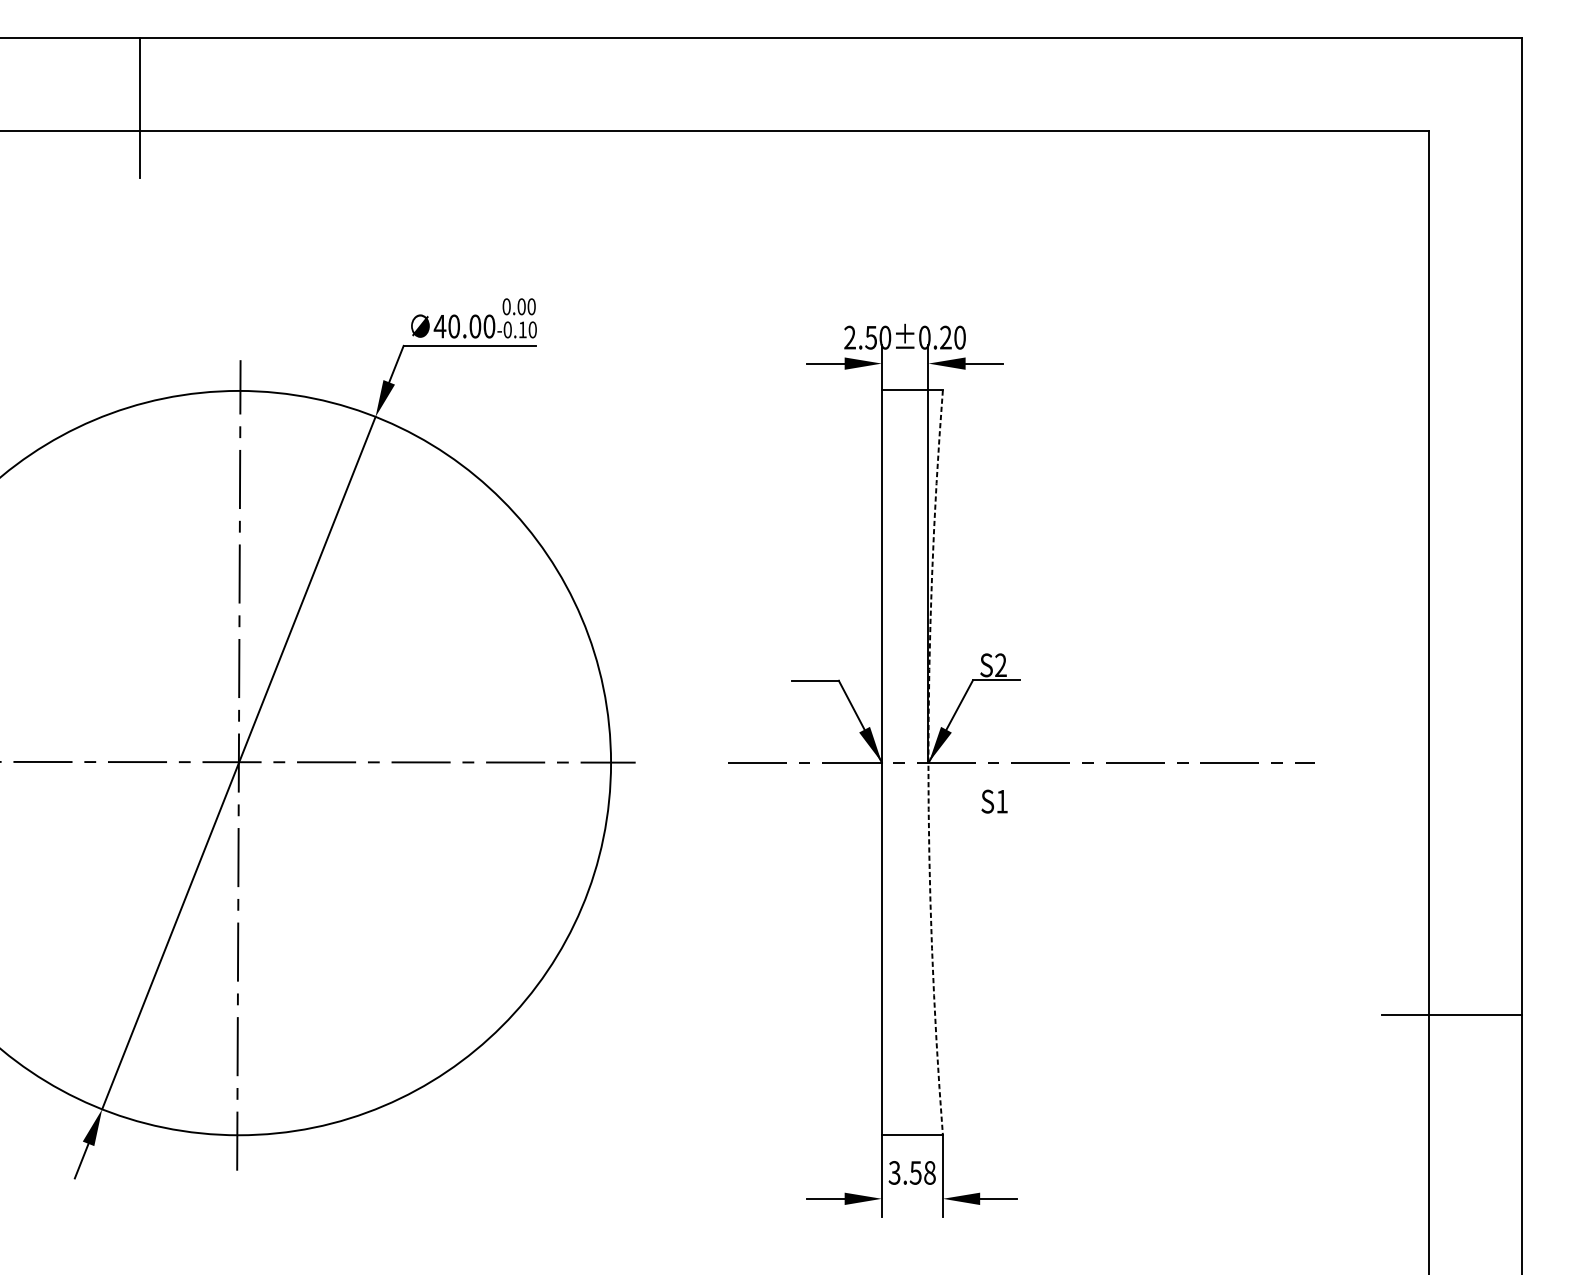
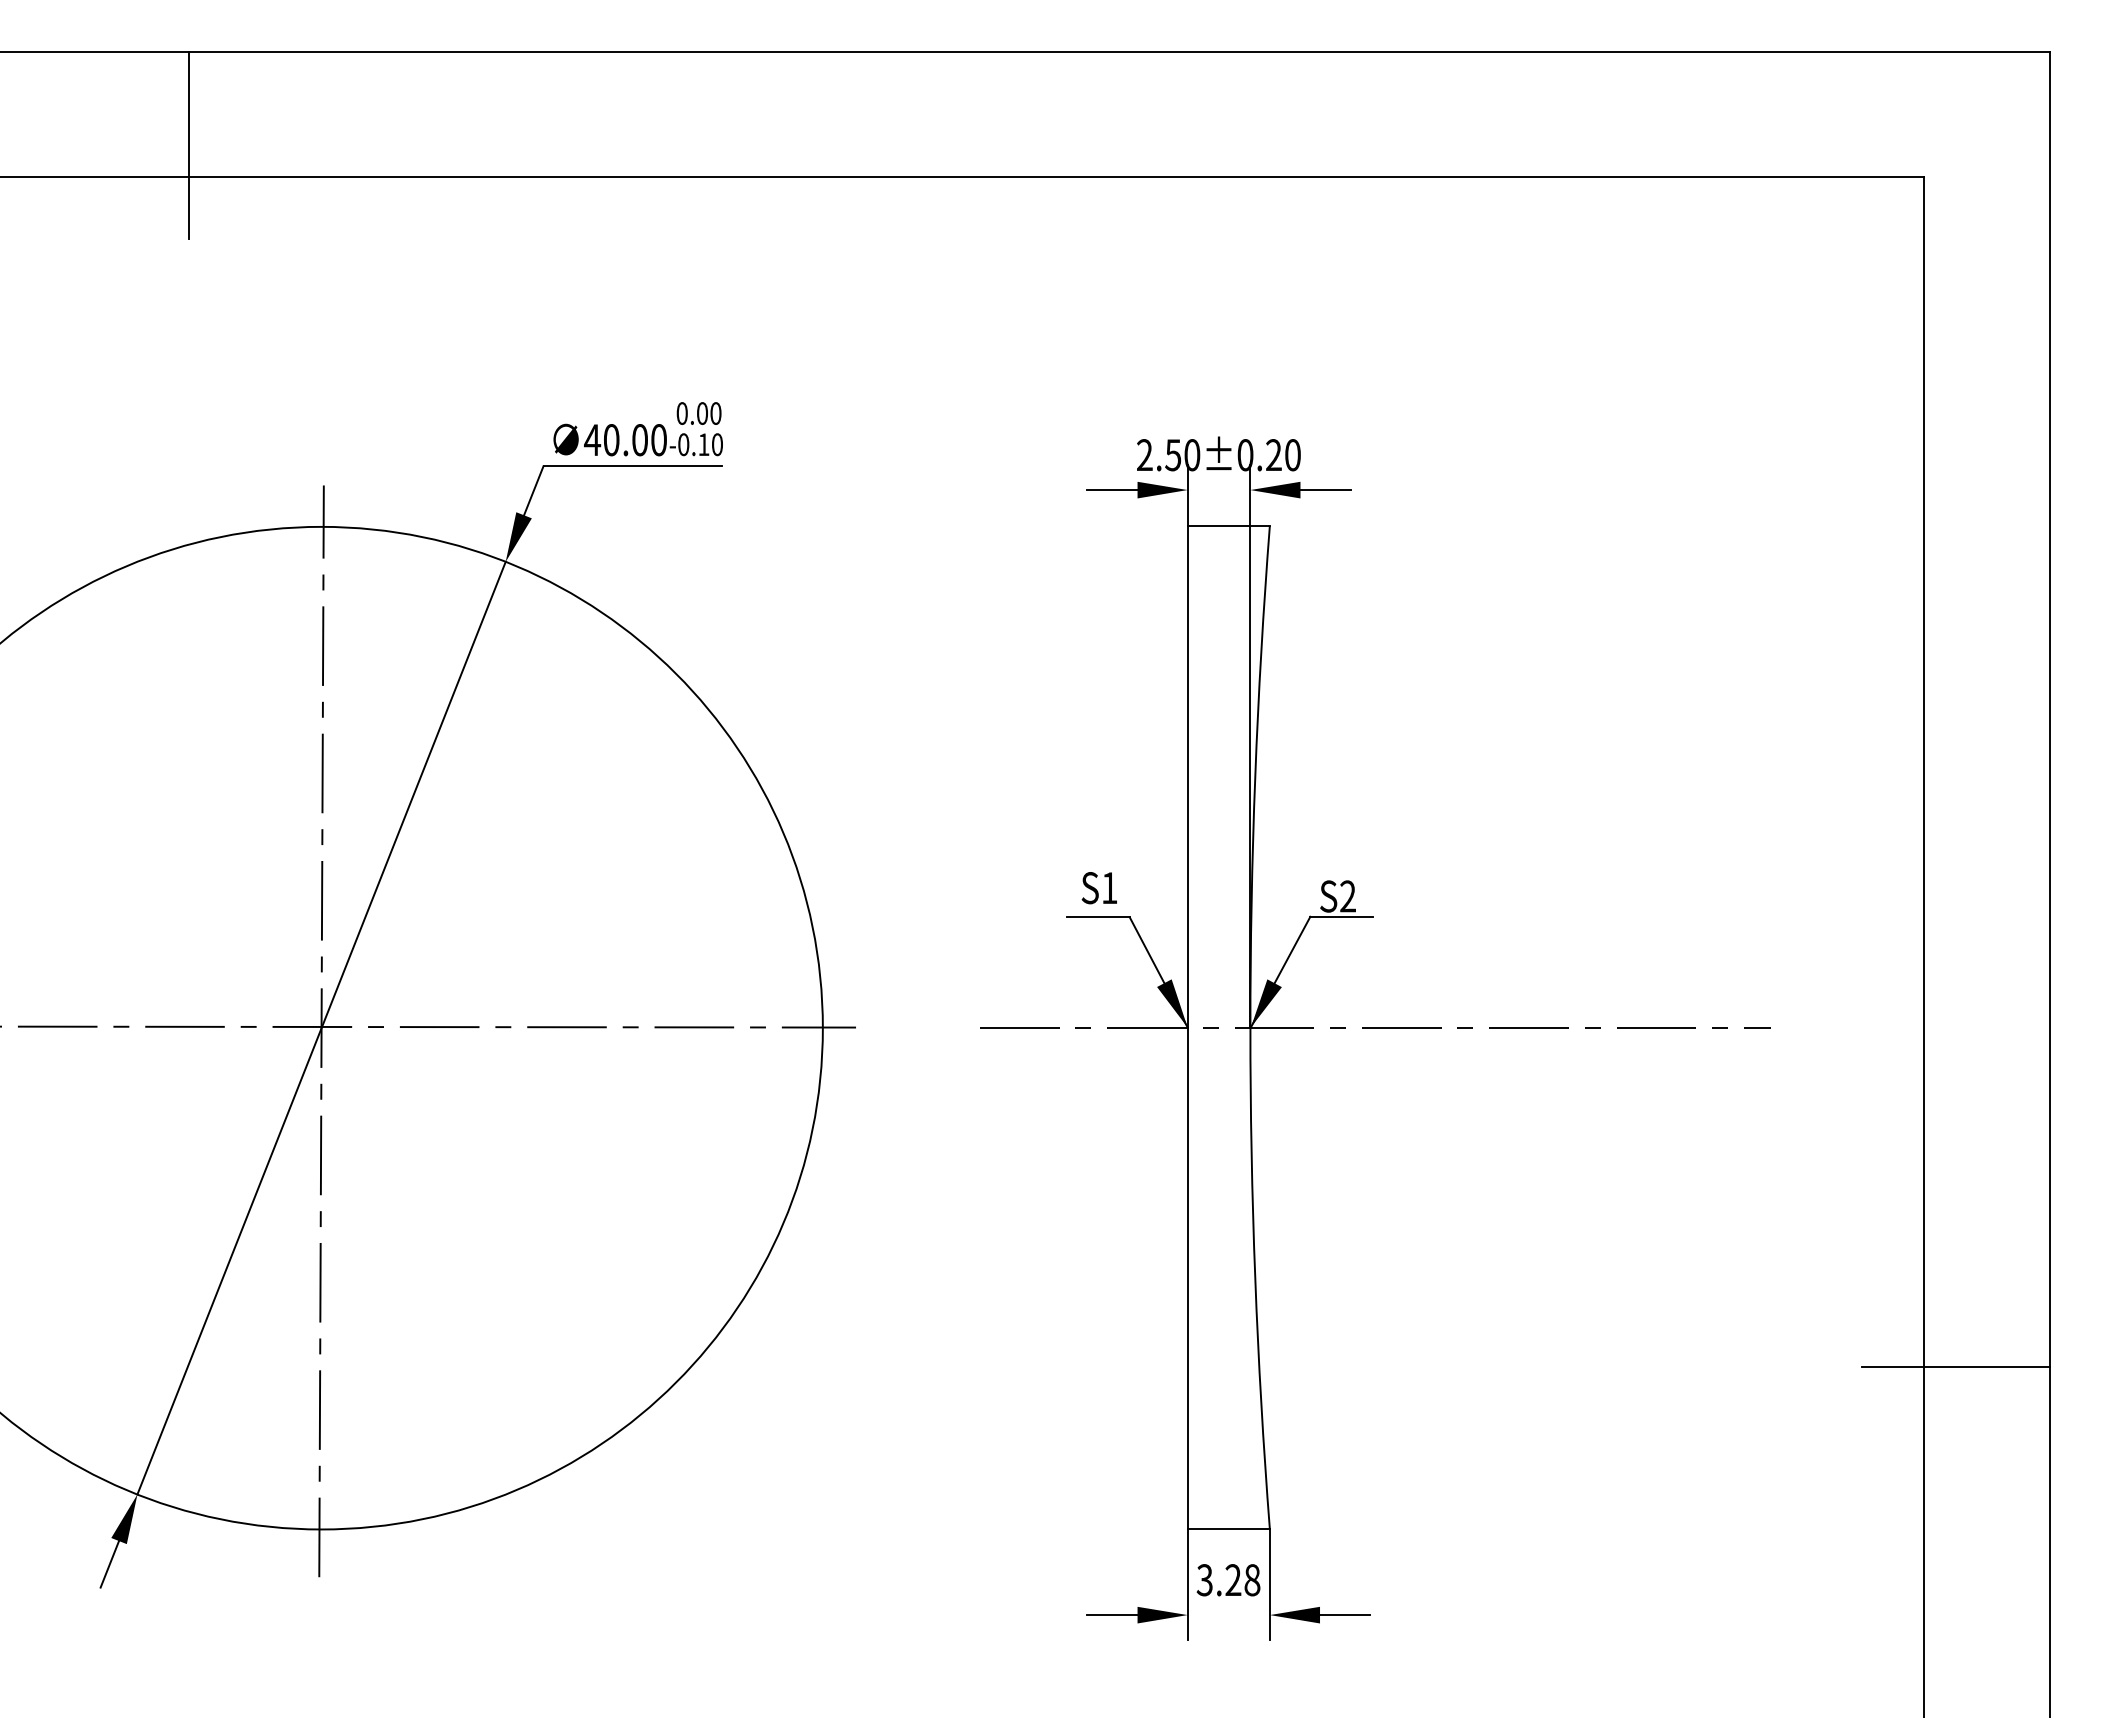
arc: (928, 762) -> (1250, 1027), dashed -> solid
text: (993, 801) -> (1098, 888), moved
text: (915, 1173) -> (1233, 1580), 3.58 -> 3.28

